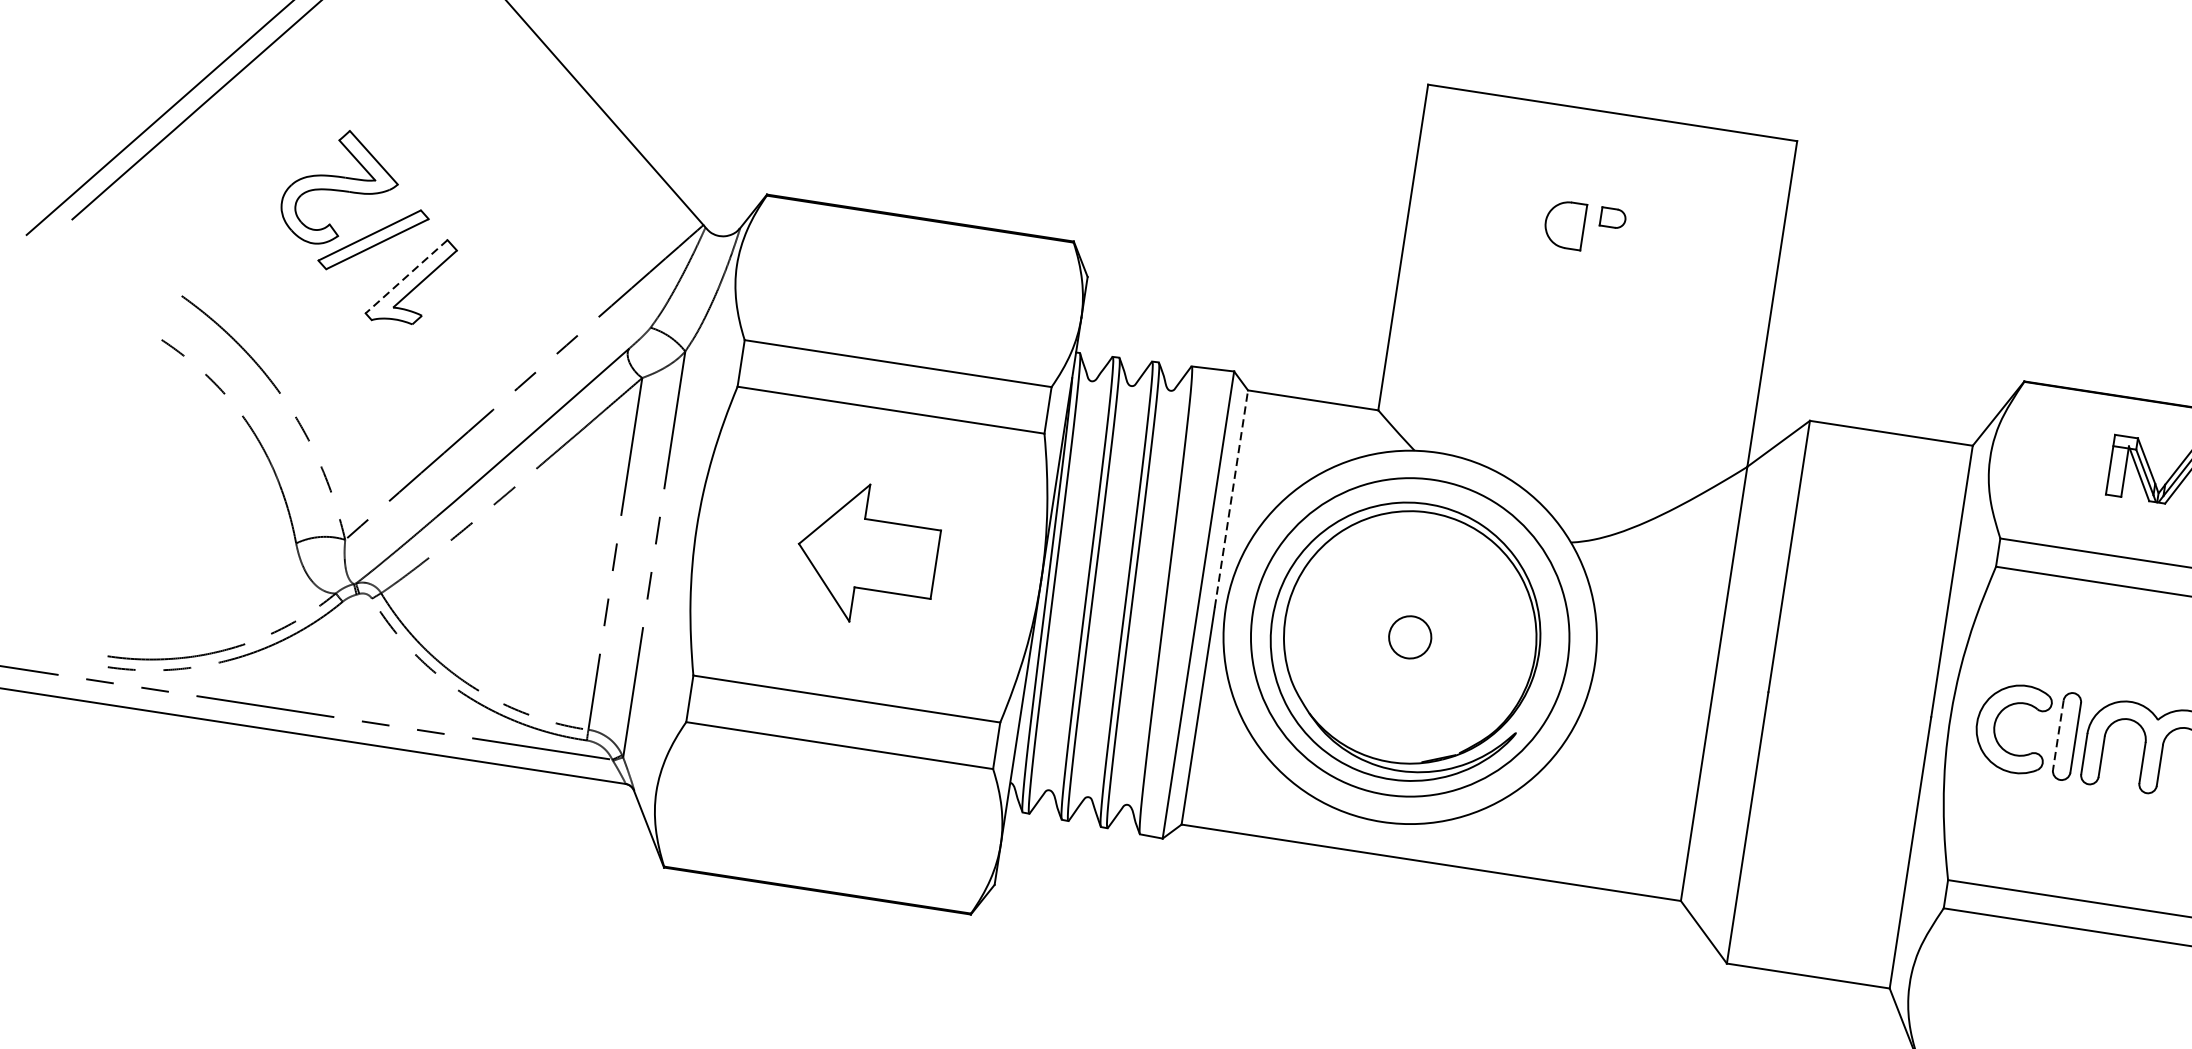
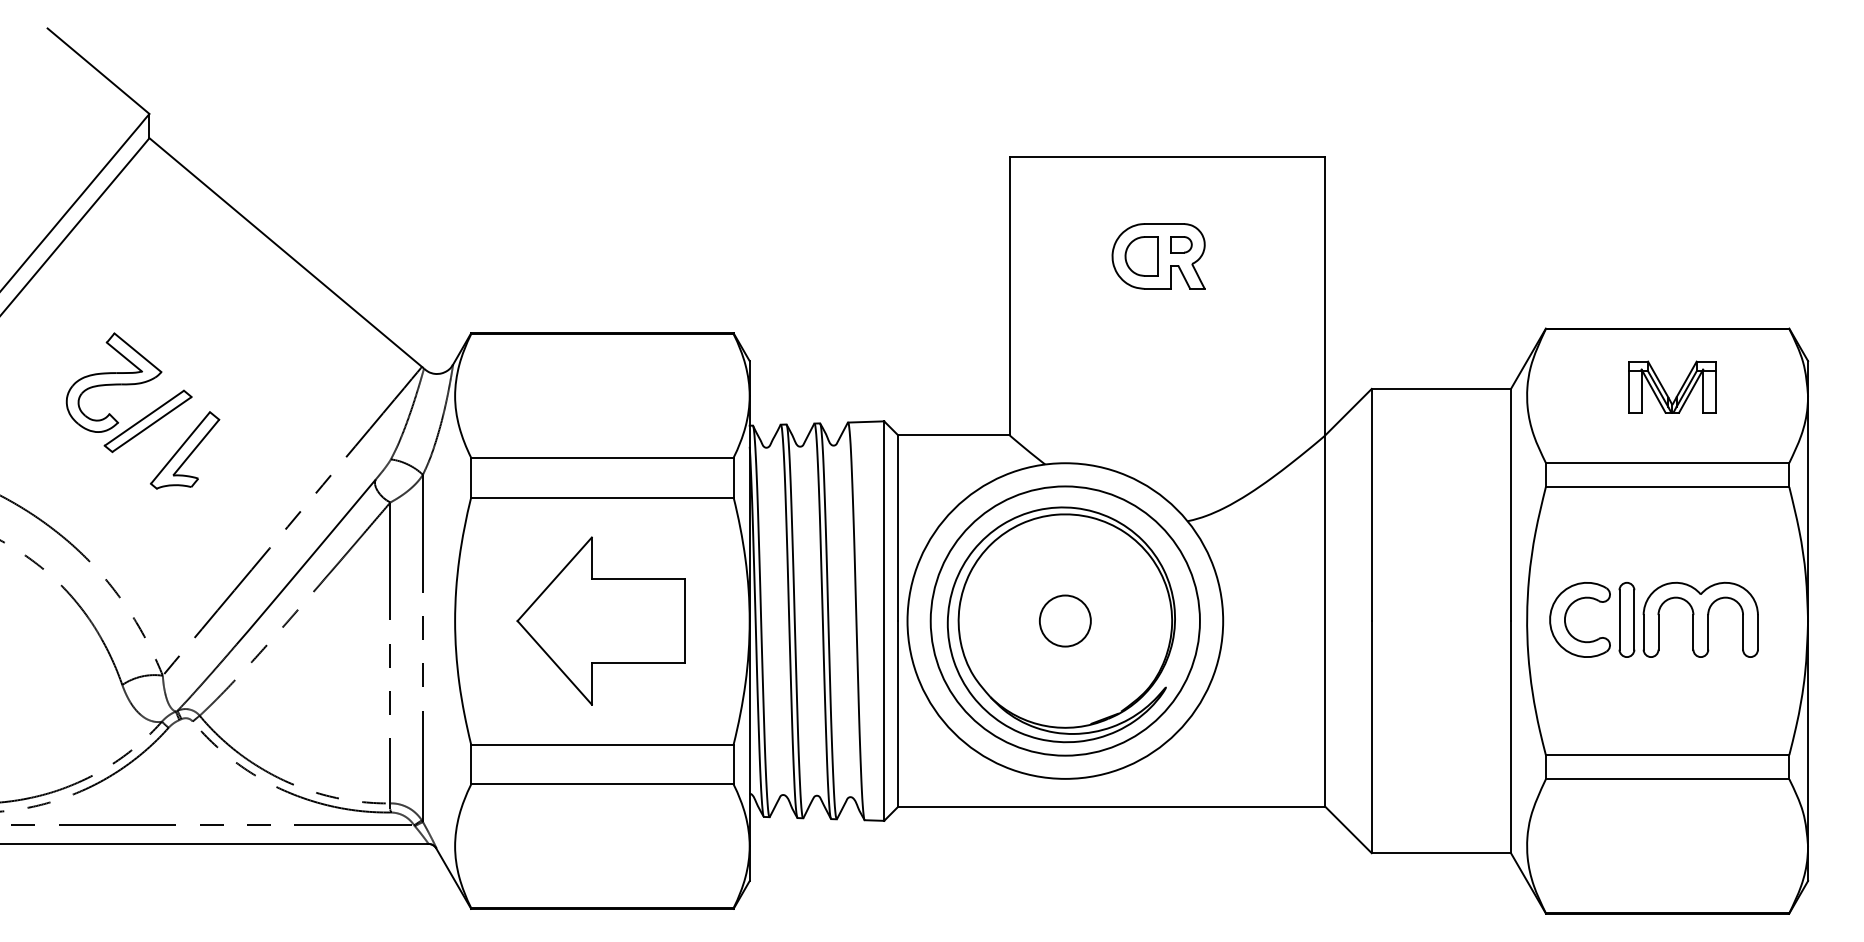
part: (1584, 227) -> (1158, 256), added
line: (405, 277) -> (179, 448), dashed -> solid
line: (1231, 499) -> (898, 528), dashed -> solid
part: (866, 553) -> (600, 620), size x1.43
circle: (1409, 636) -> (1064, 620), size x1.43
line: (2058, 734) -> (1619, 619), dashed -> solid

